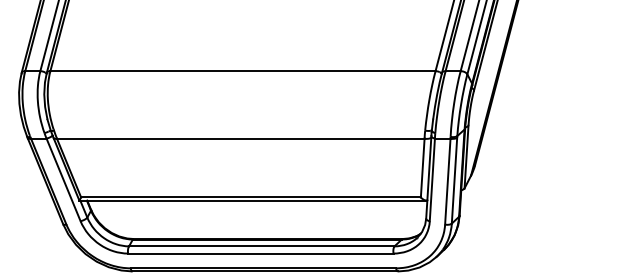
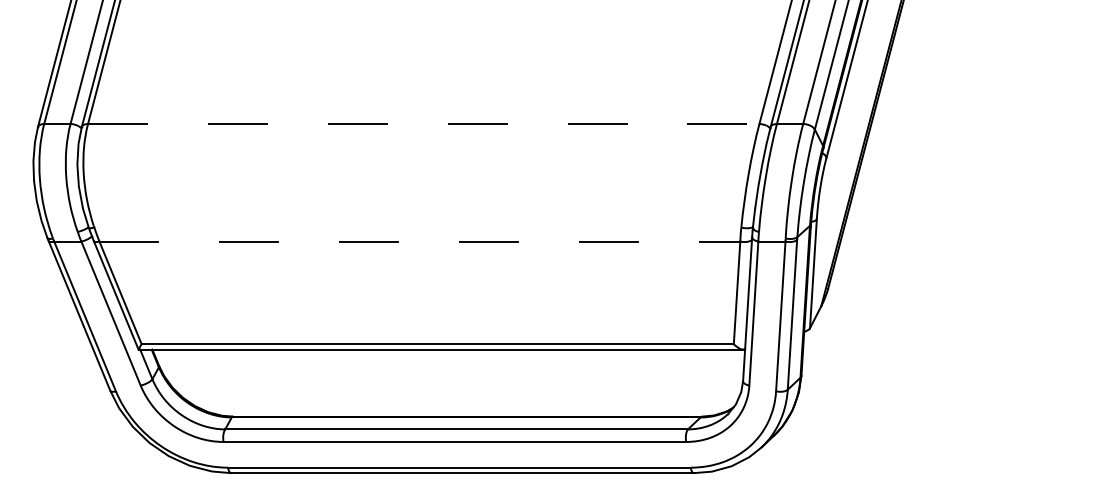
line: (242, 71) -> (422, 124), solid -> dashed
line: (240, 138) -> (419, 241), solid -> dashed

